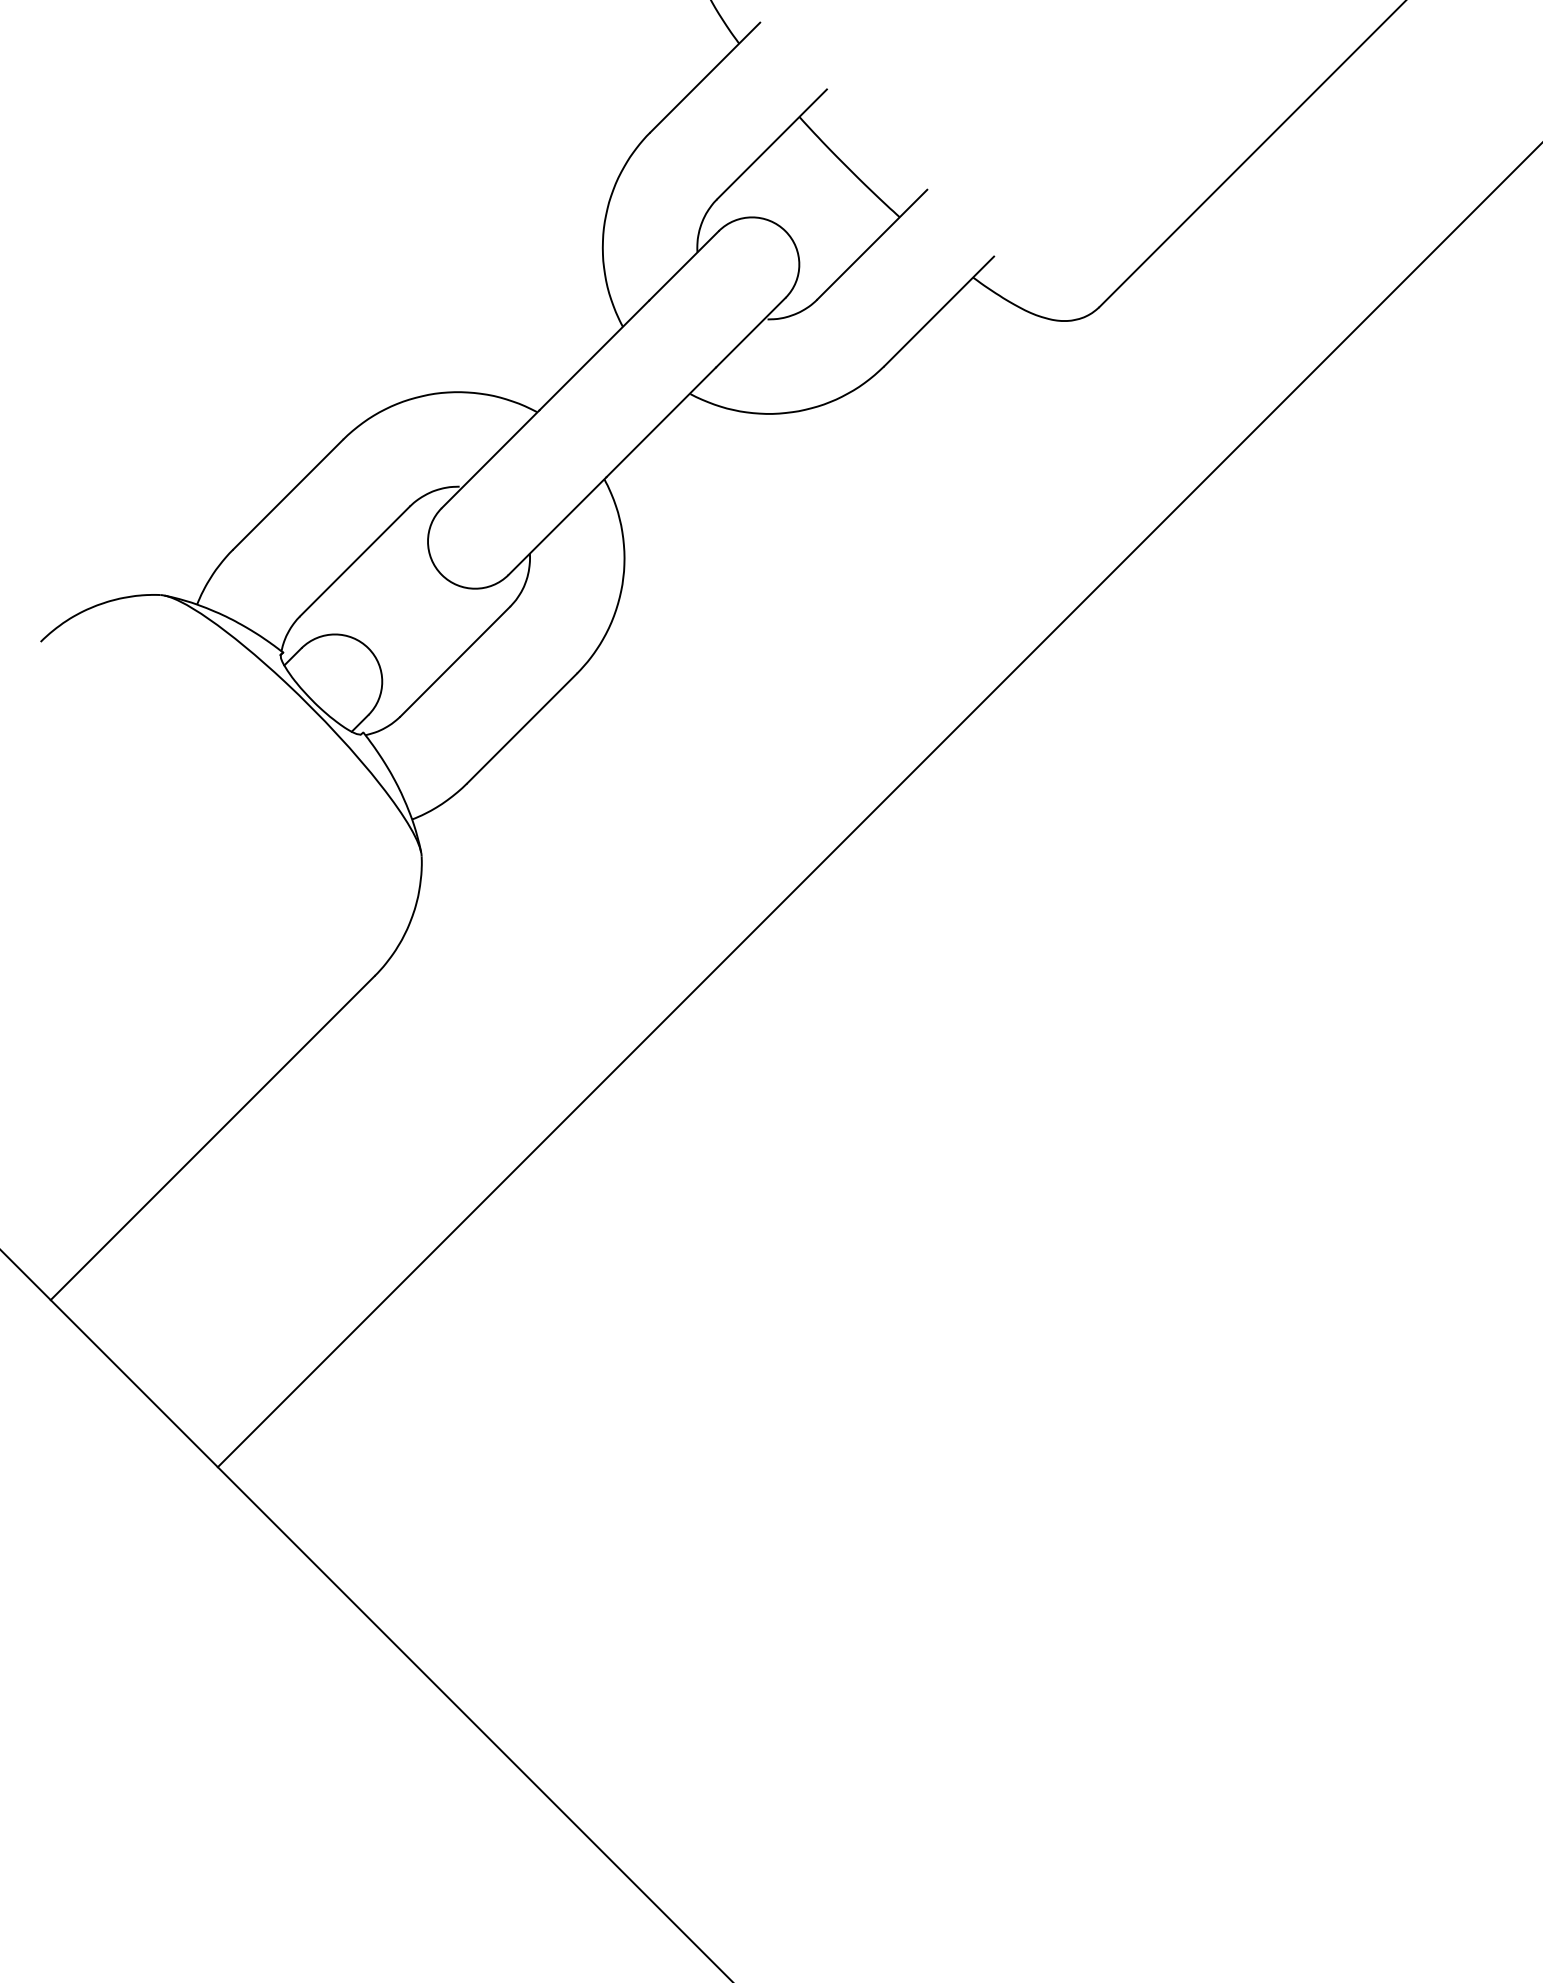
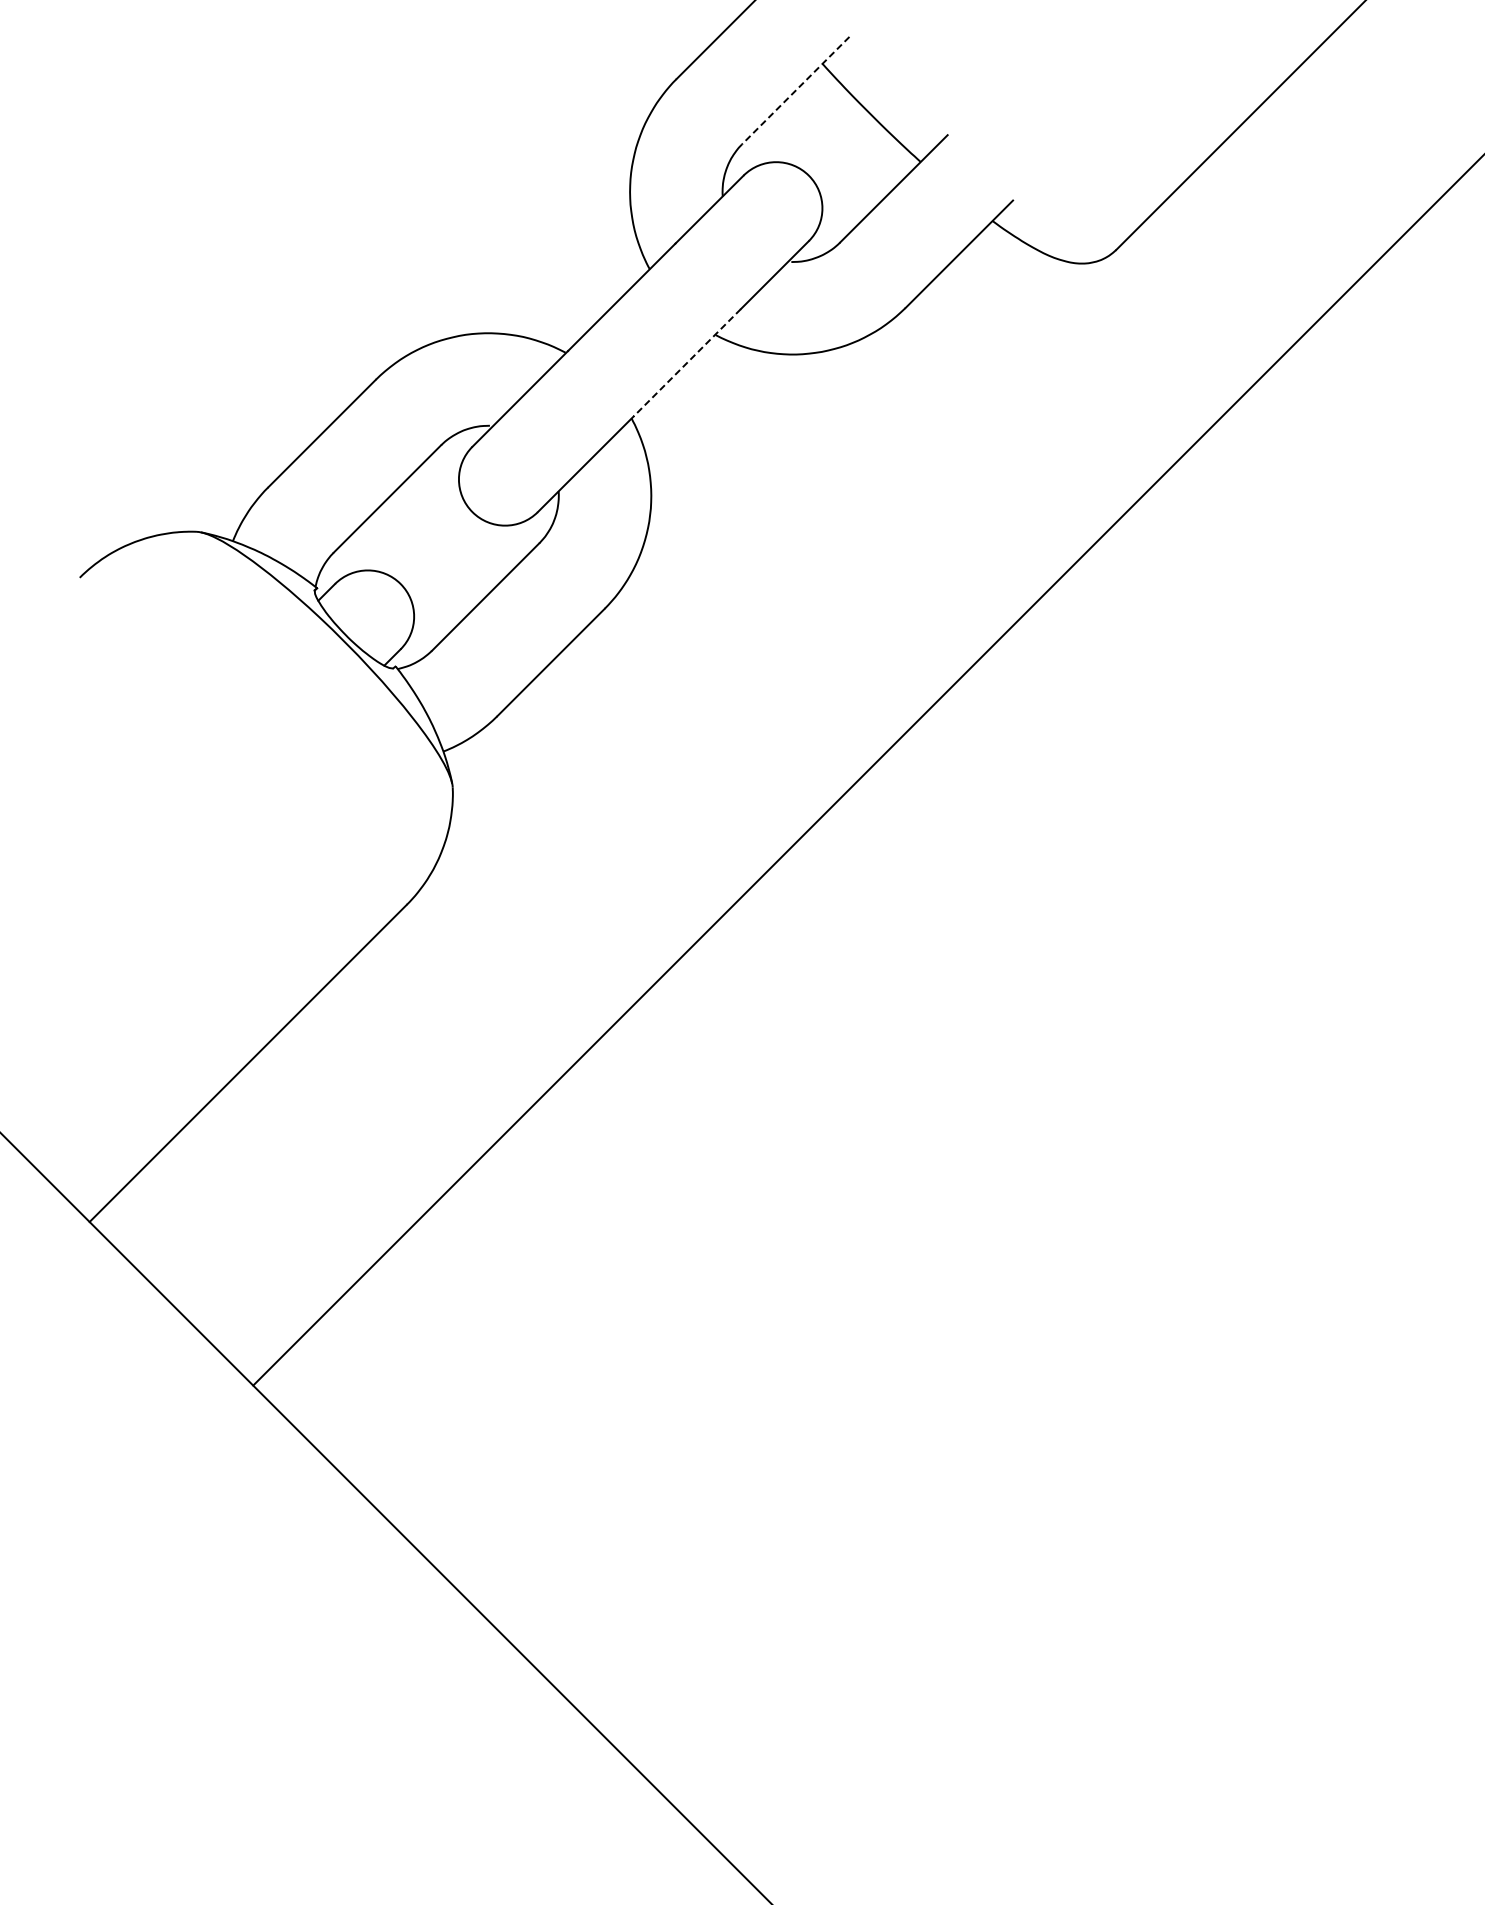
line: (772, 144) -> (796, 90), solid -> dashed
line: (661, 422) -> (687, 362), solid -> dashed

